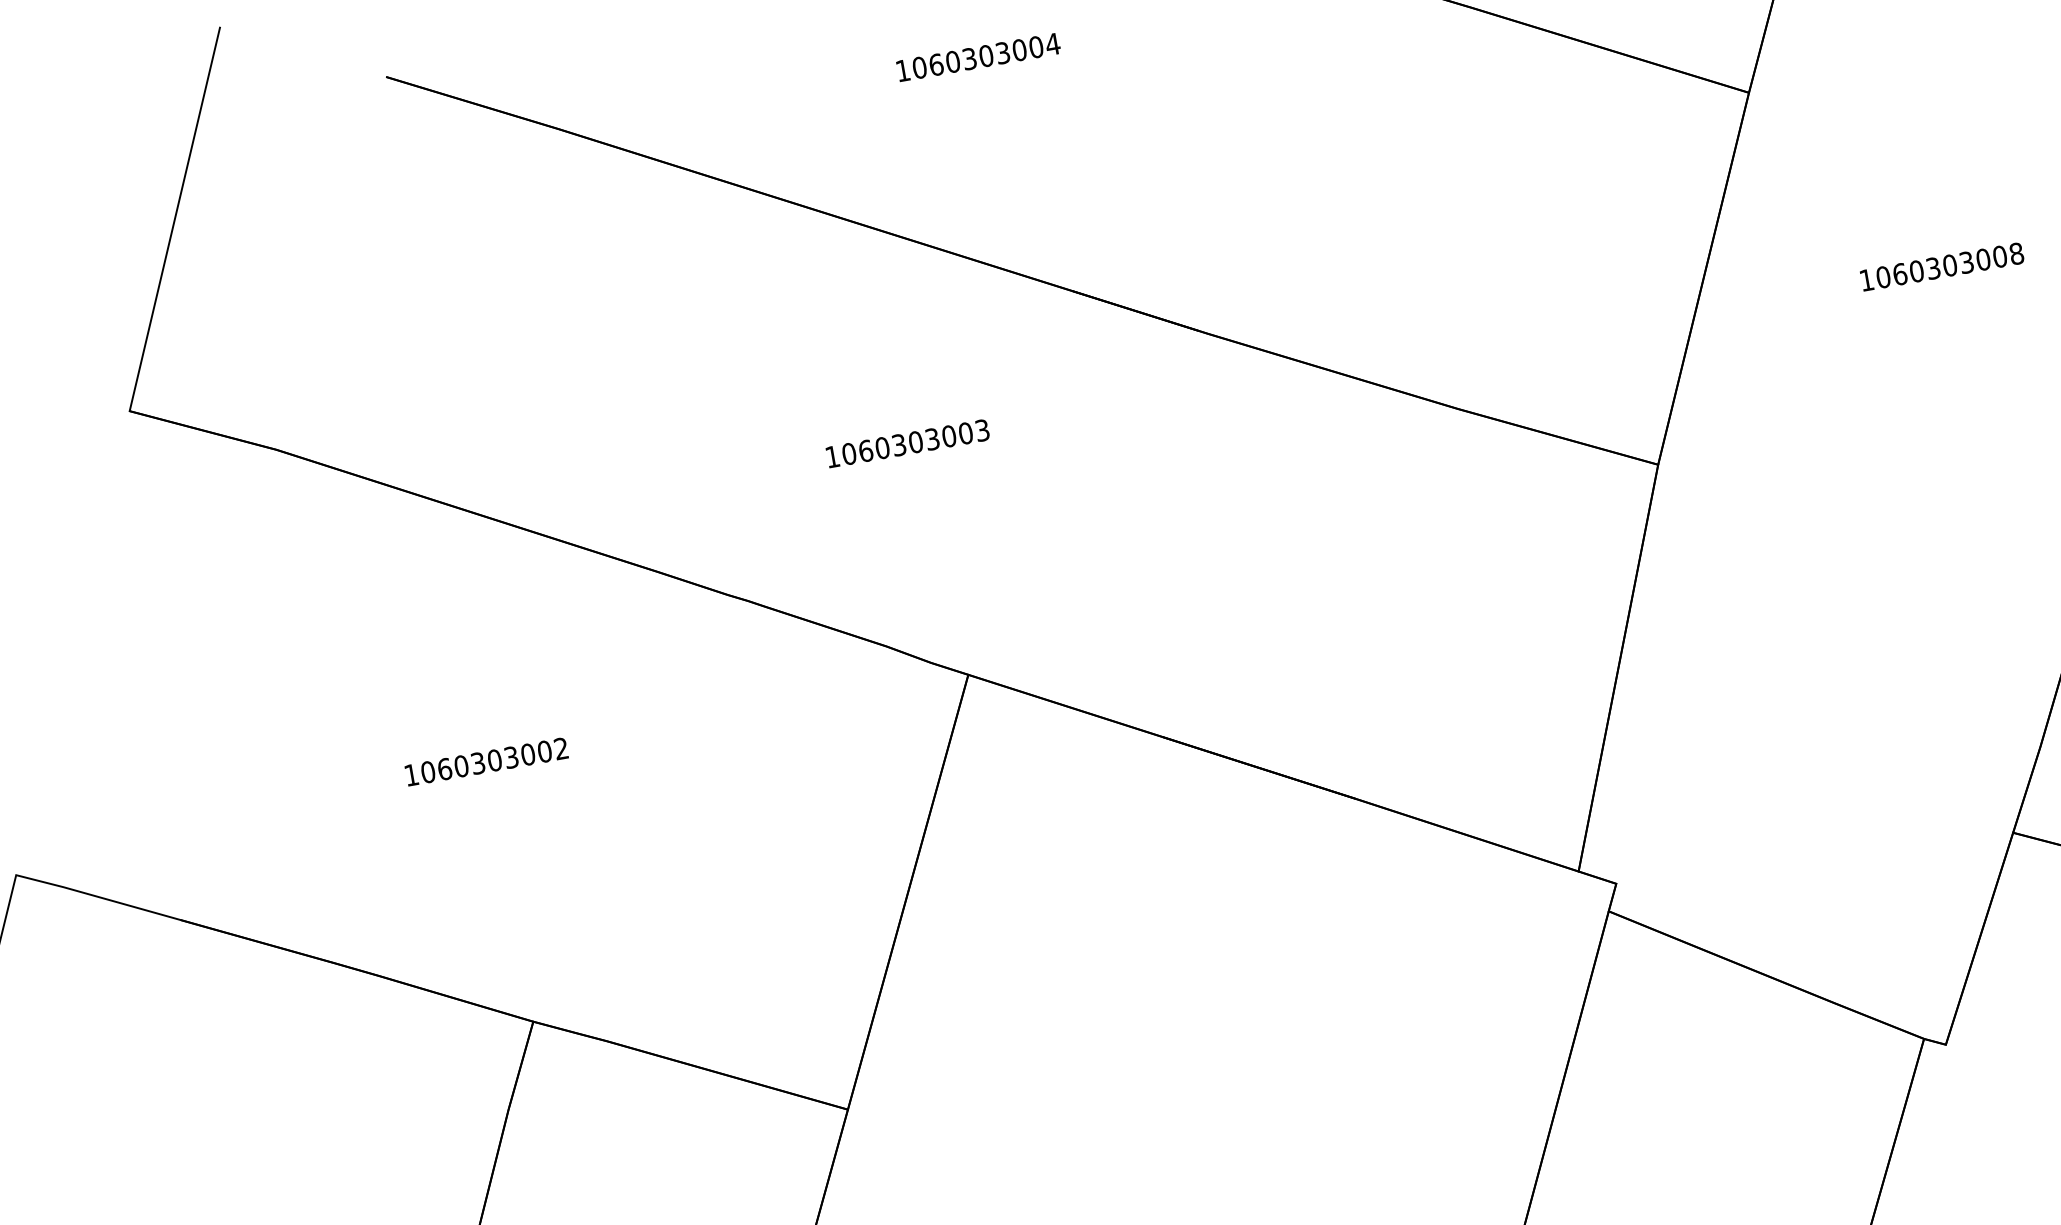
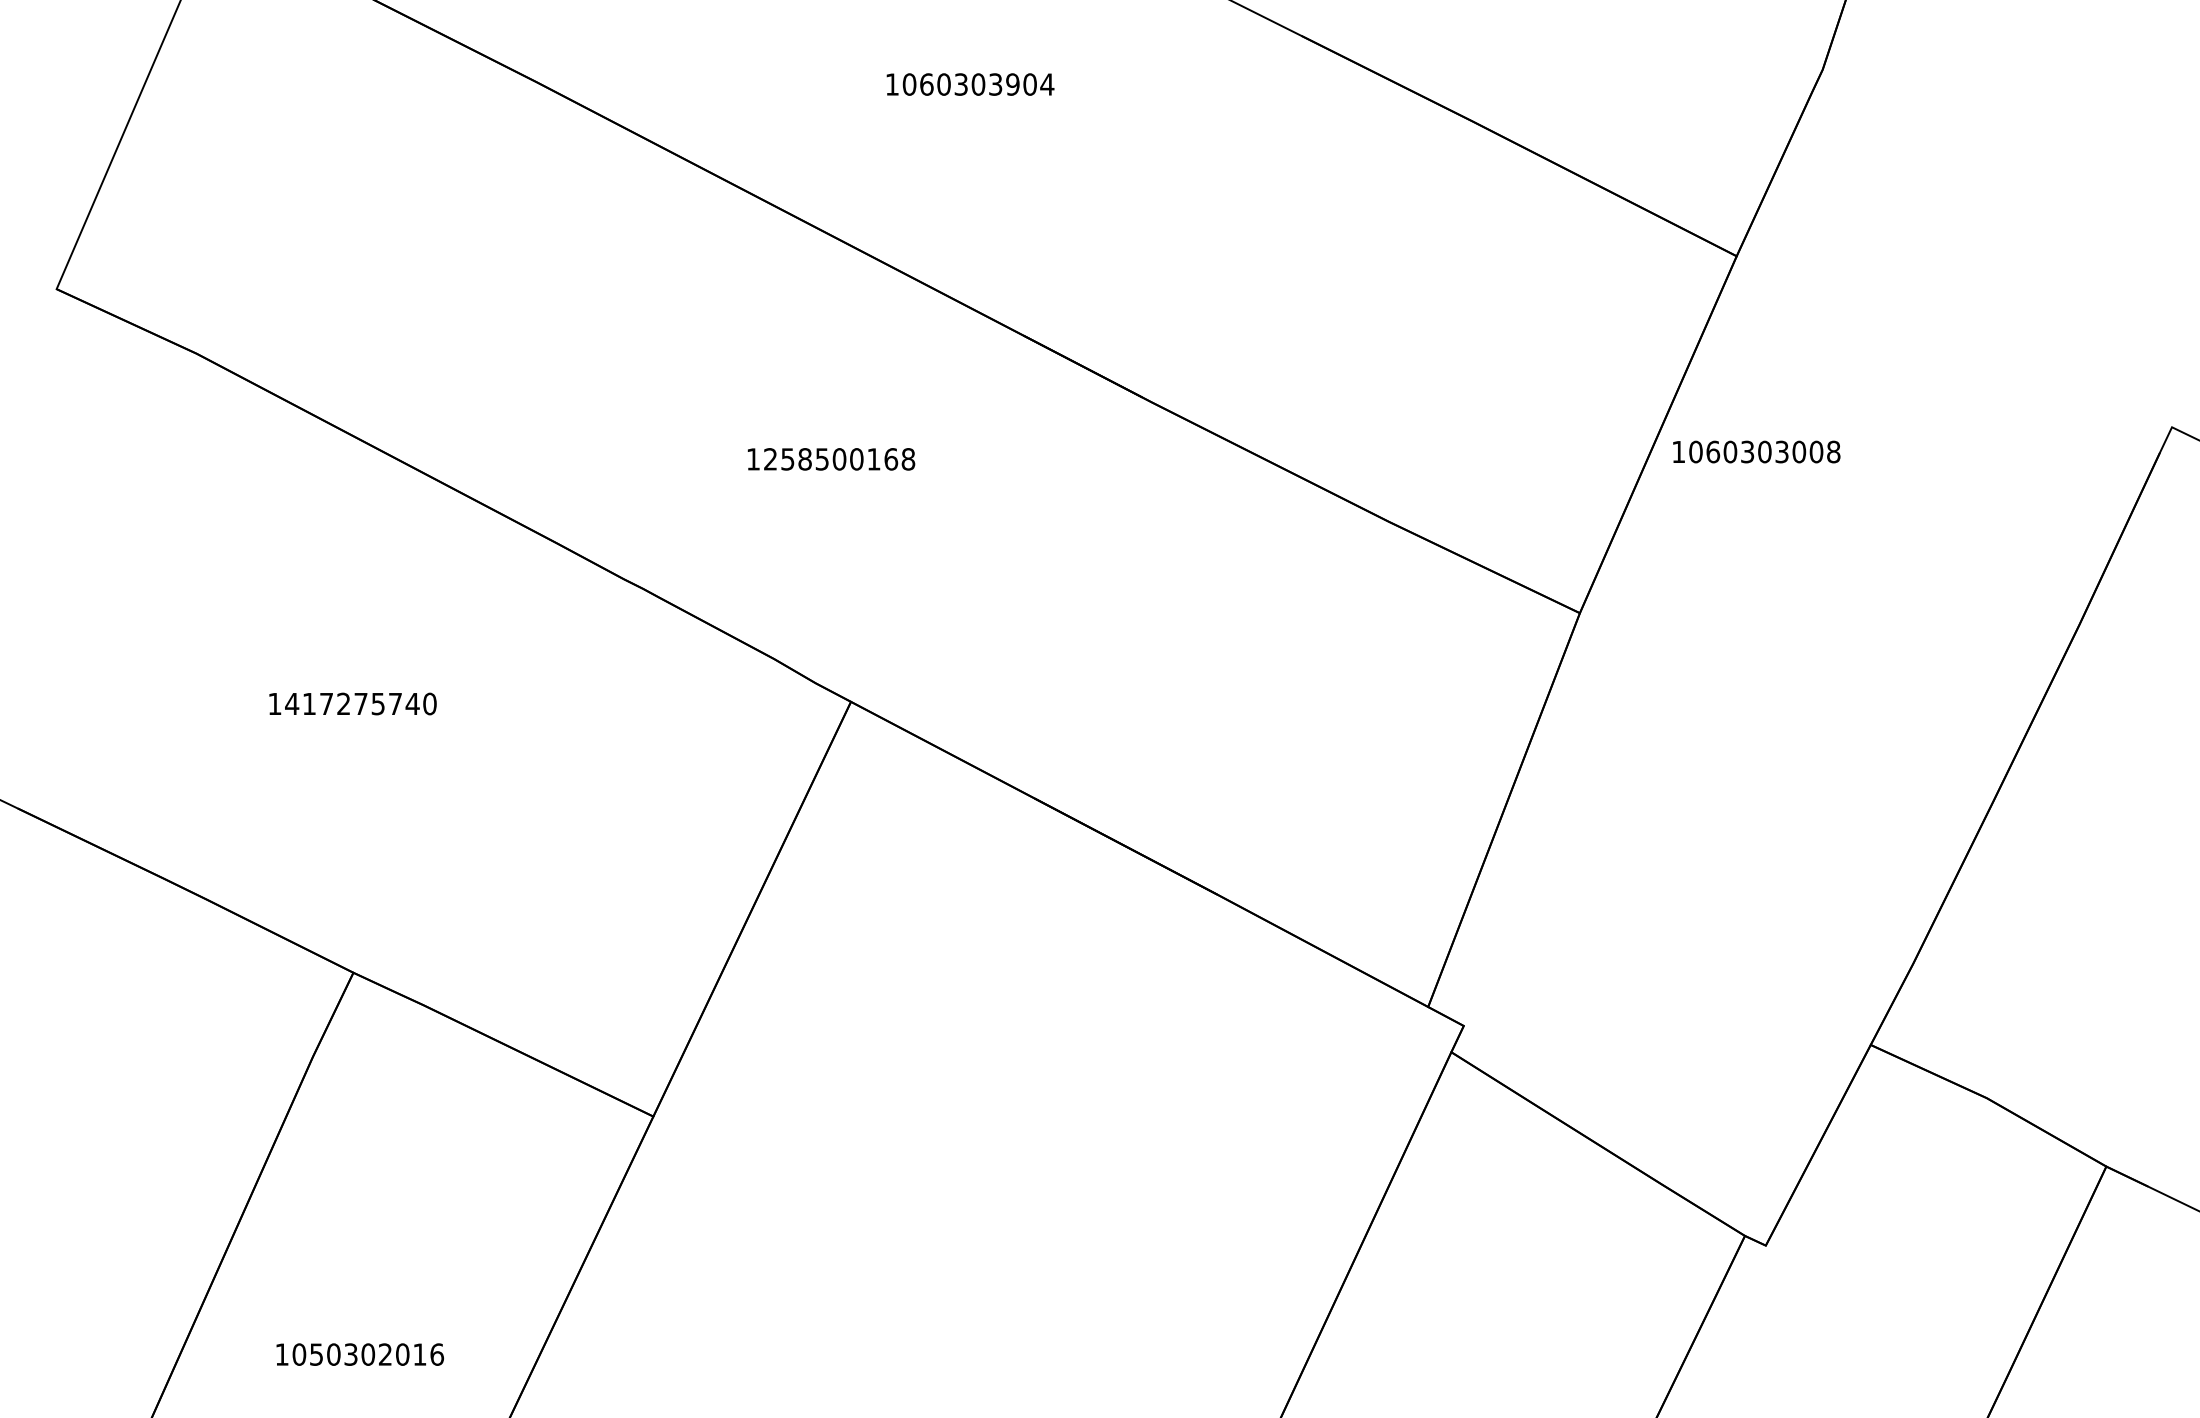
text: (1019, 50) -> (1012, 84), 1060303004 -> 1060303904
text: (1941, 266) -> (1756, 451), moved
text: (915, 442) -> (839, 459), 1060303003 -> 1258500168
text: (494, 760) -> (360, 703), 1060303002 -> 1417275740

